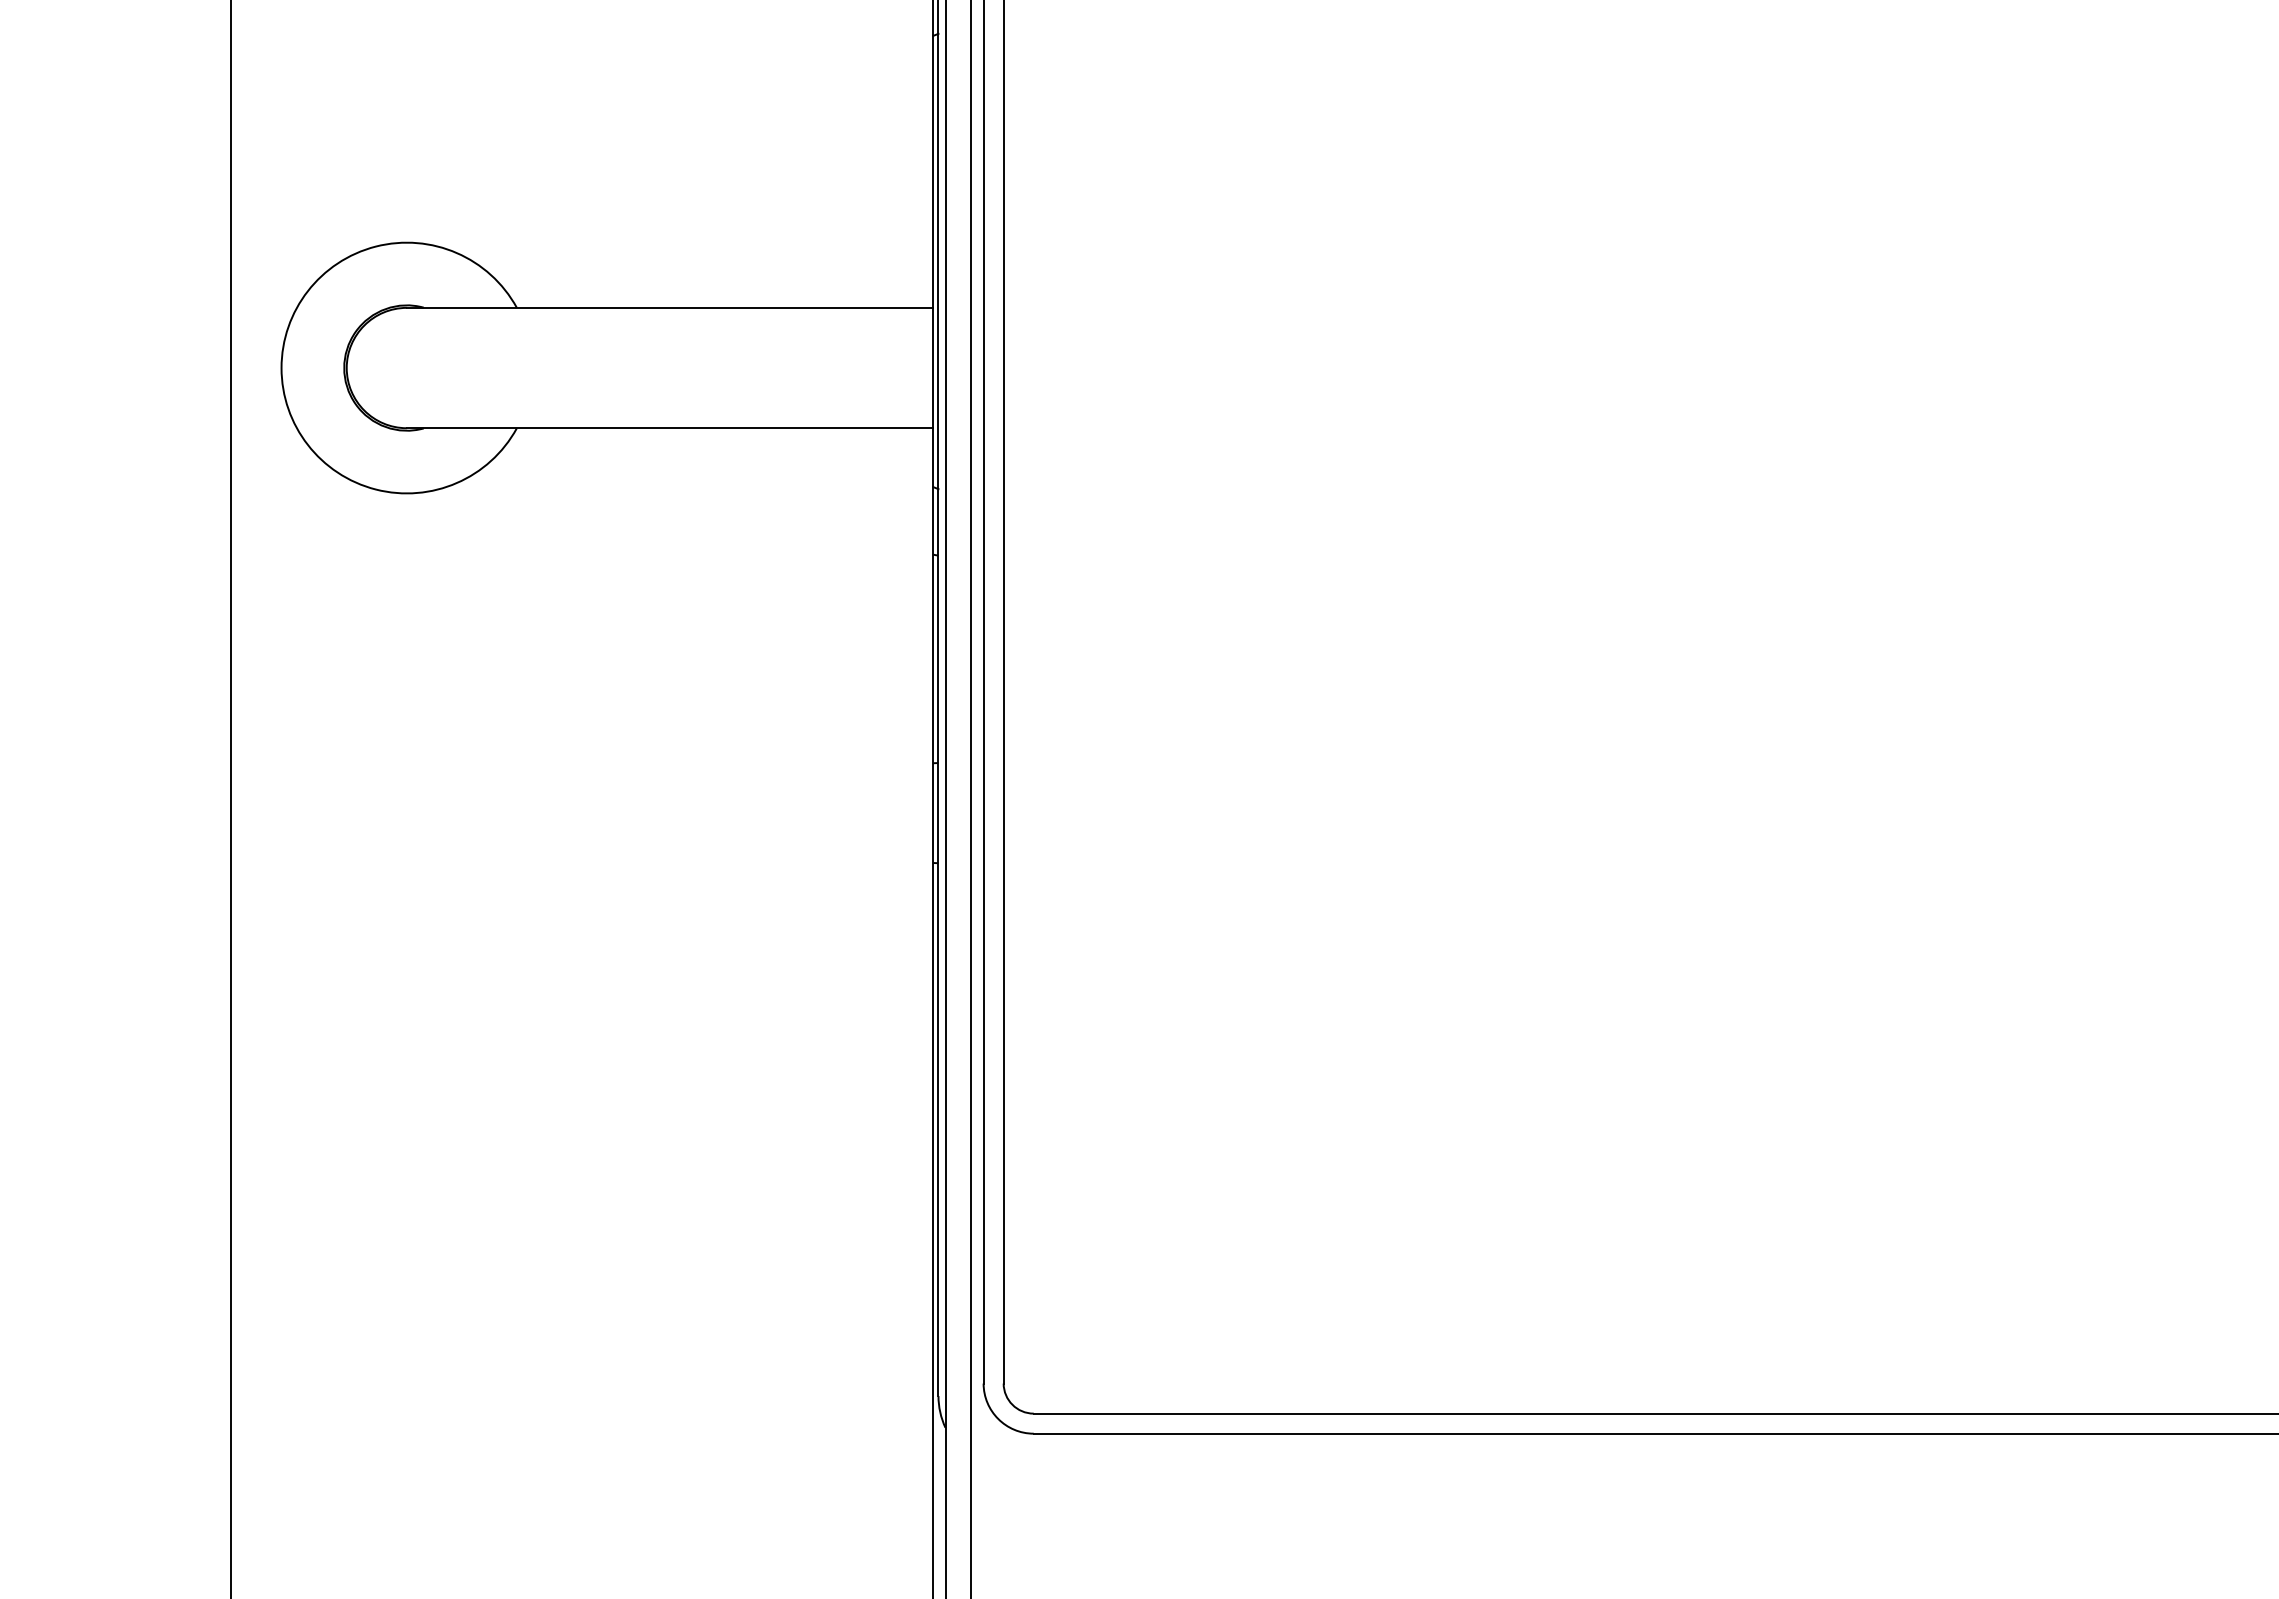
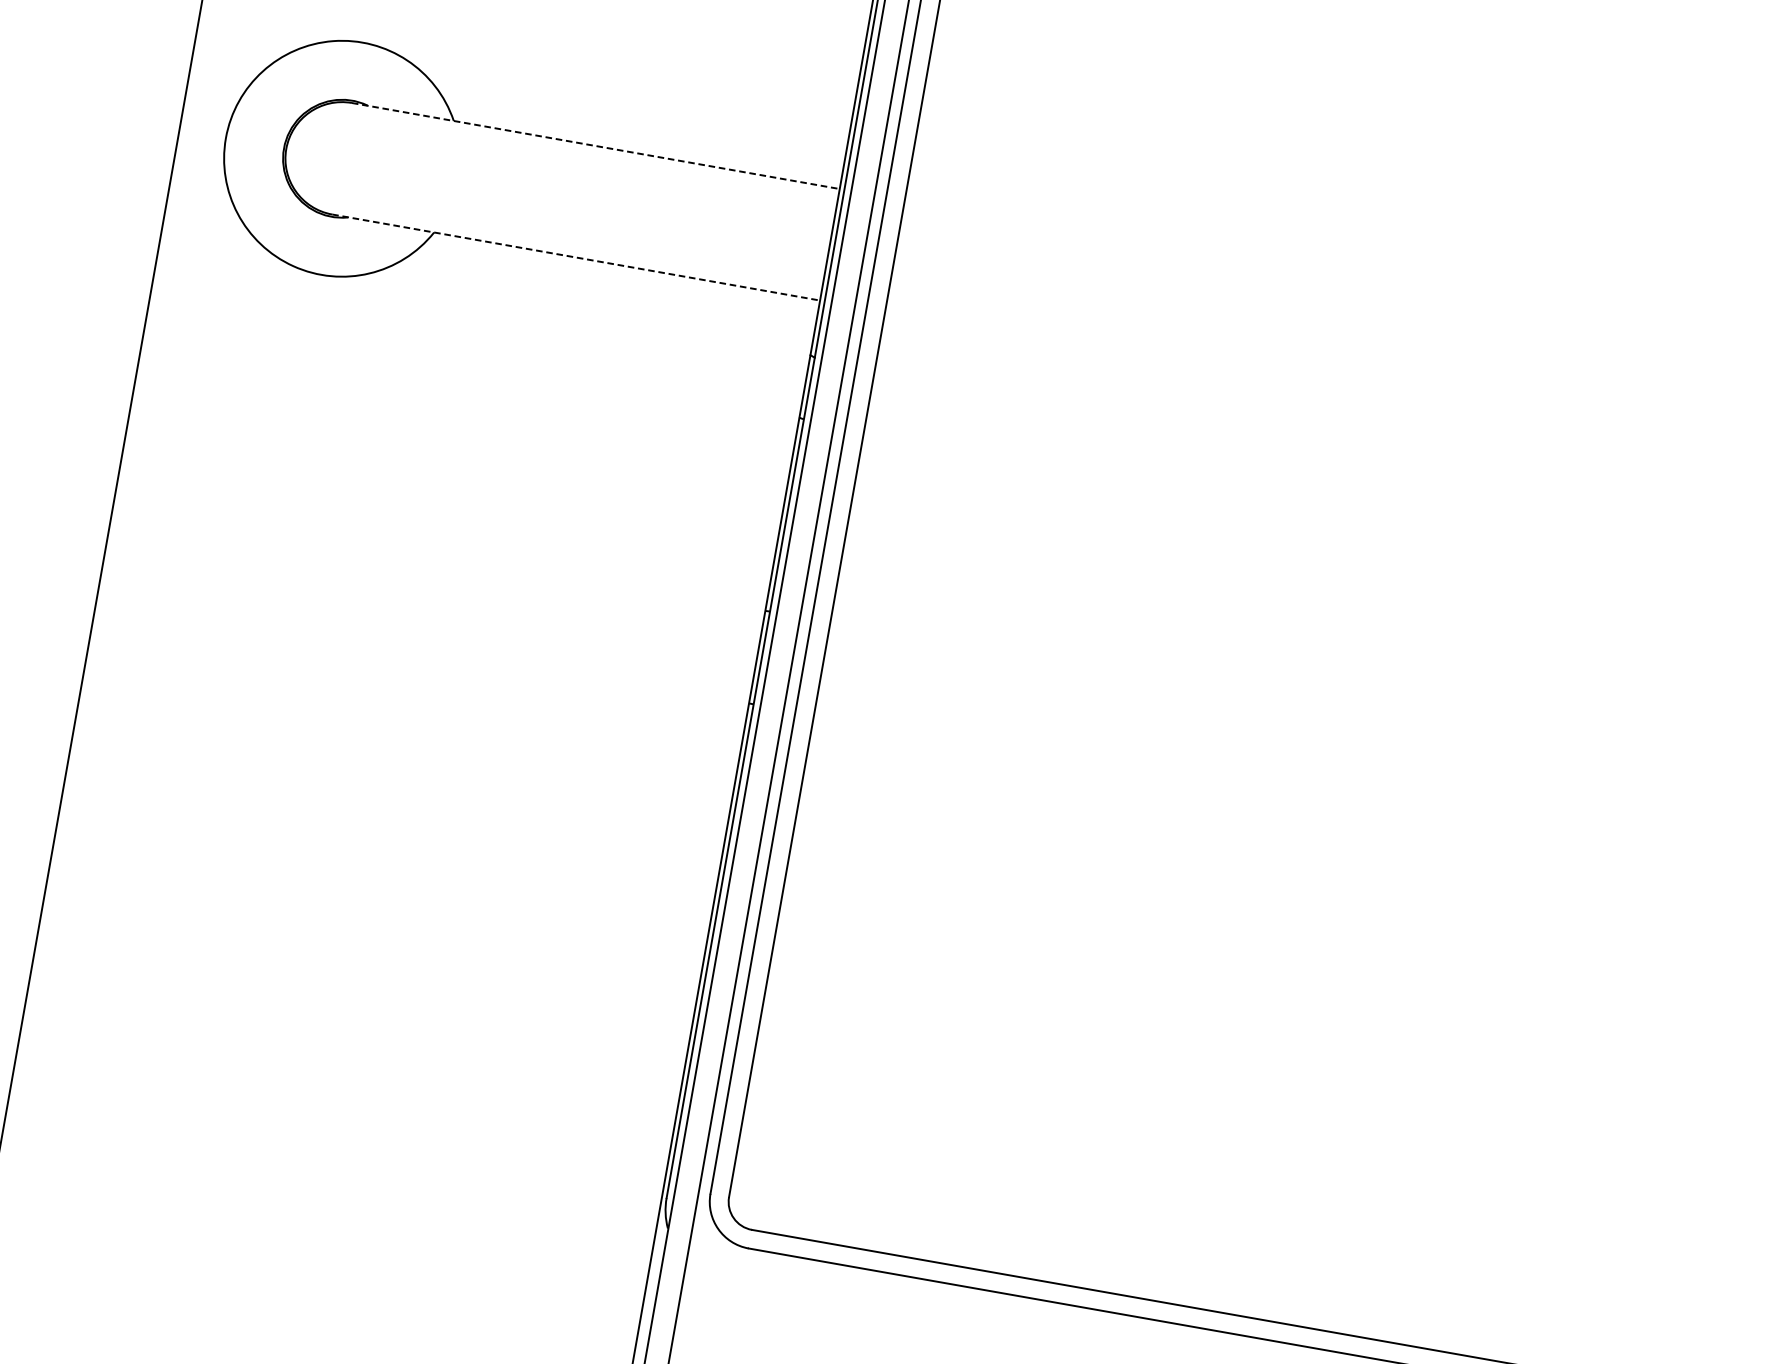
line: (670, 307) -> (596, 145), solid -> dashed
line: (670, 428) -> (576, 257), solid -> dashed

